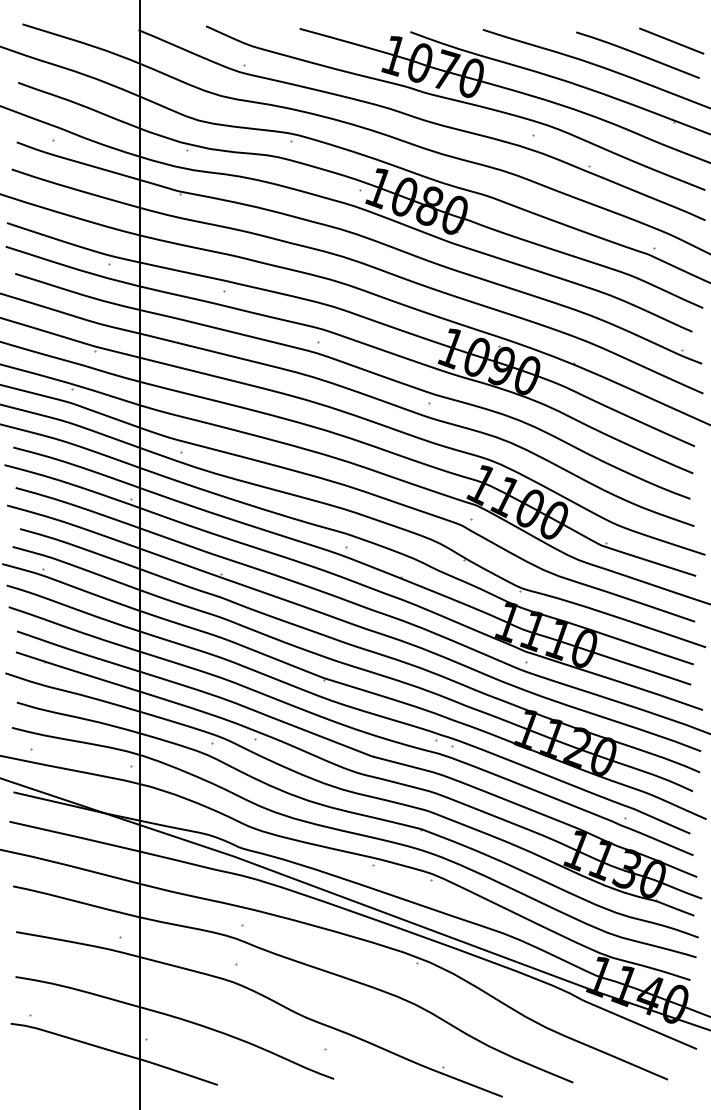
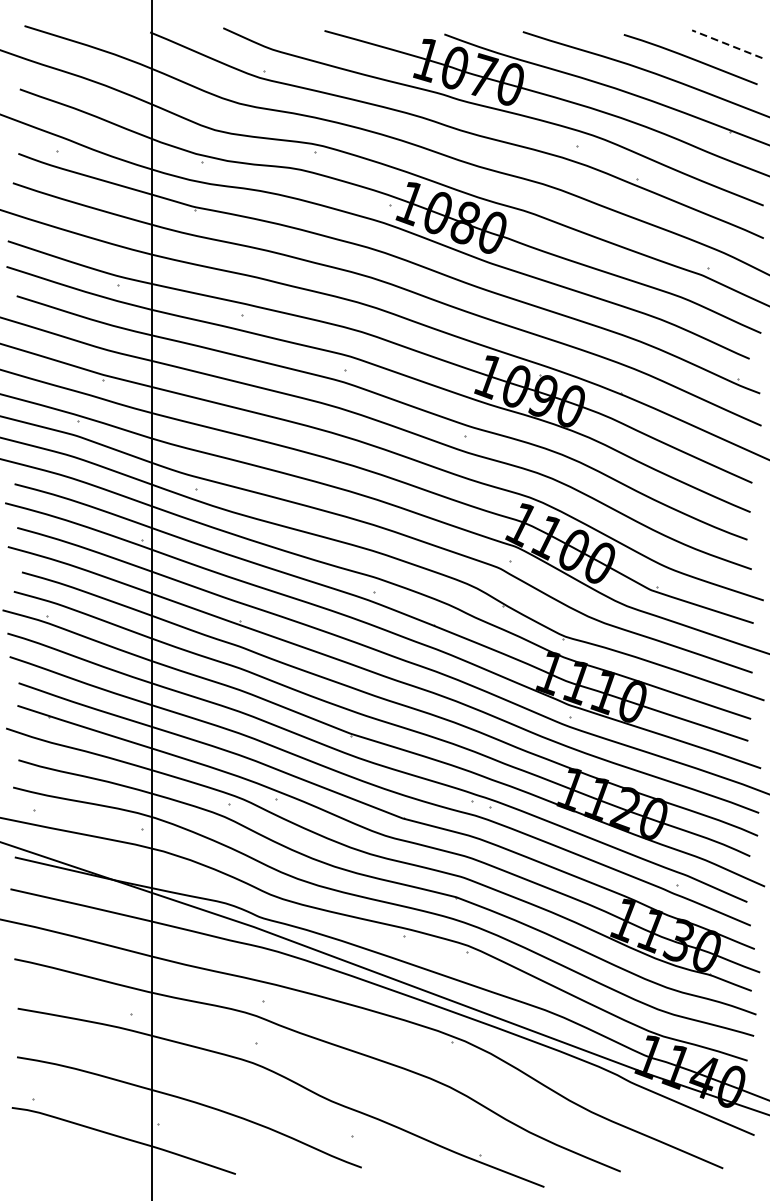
line: (671, 41) -> (727, 44), solid -> dashed

